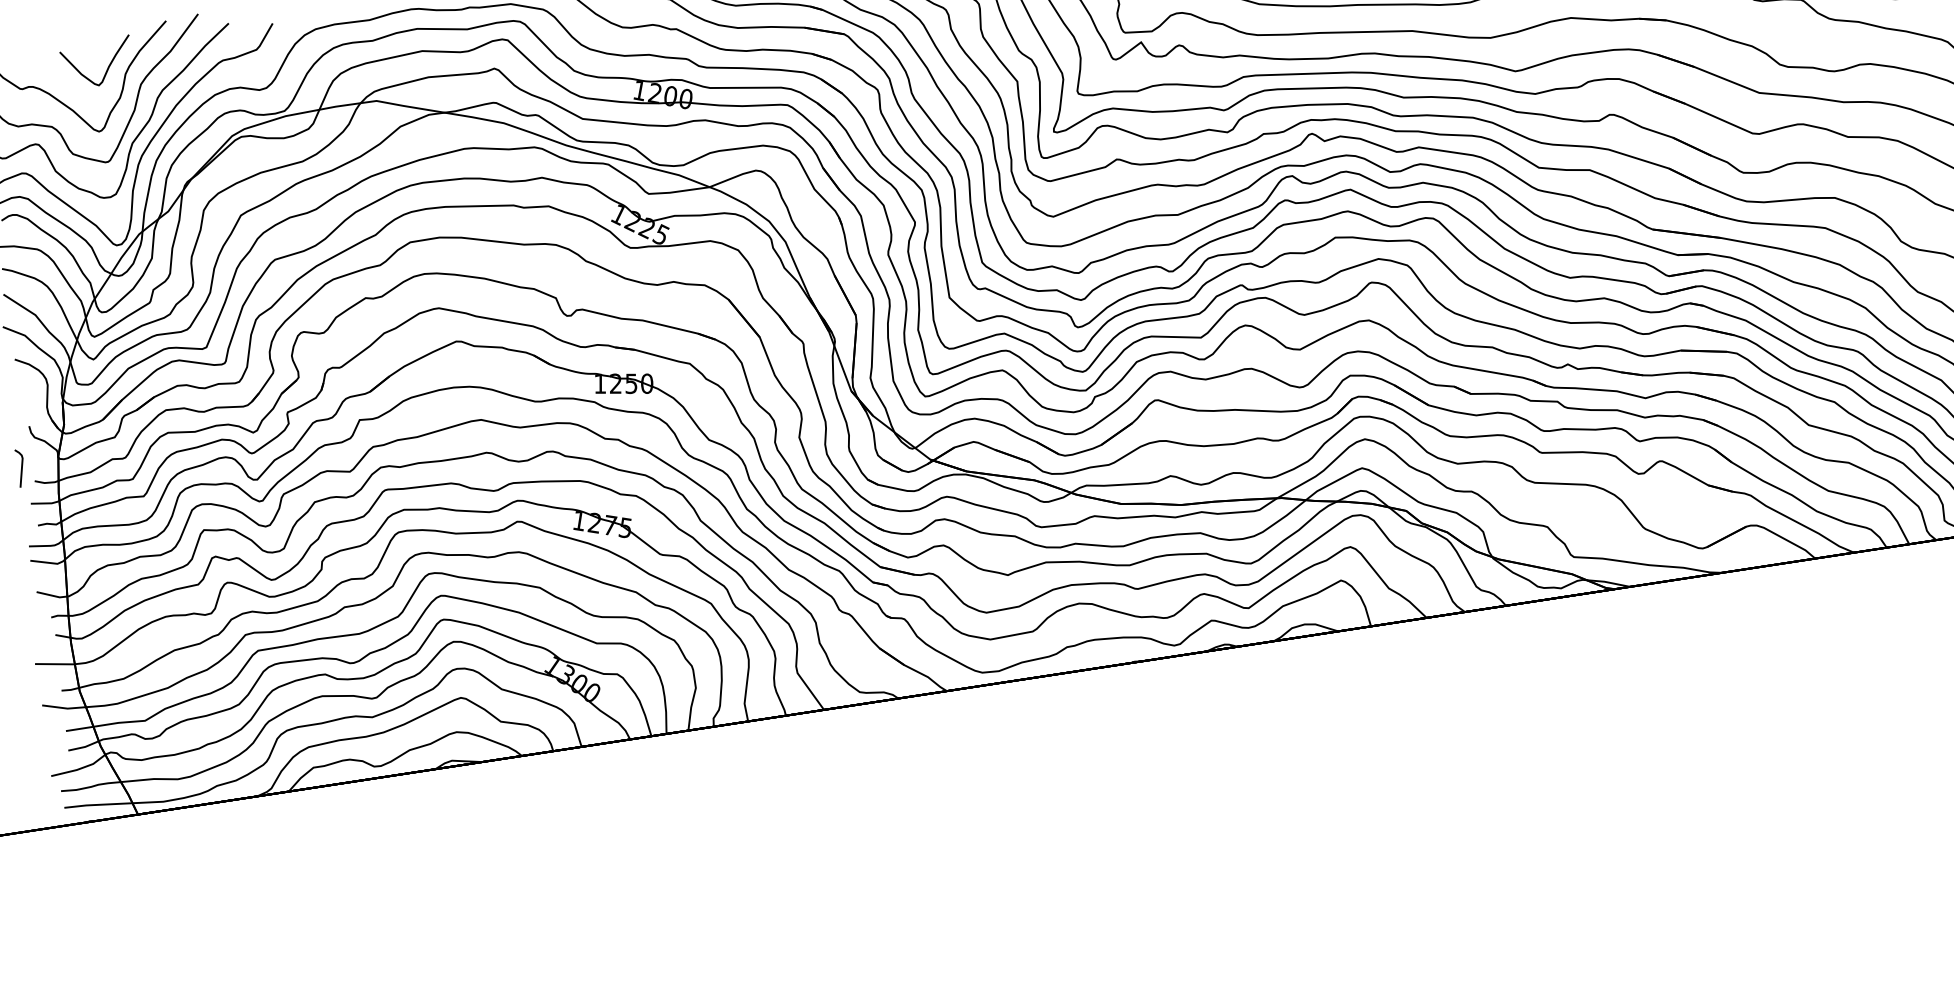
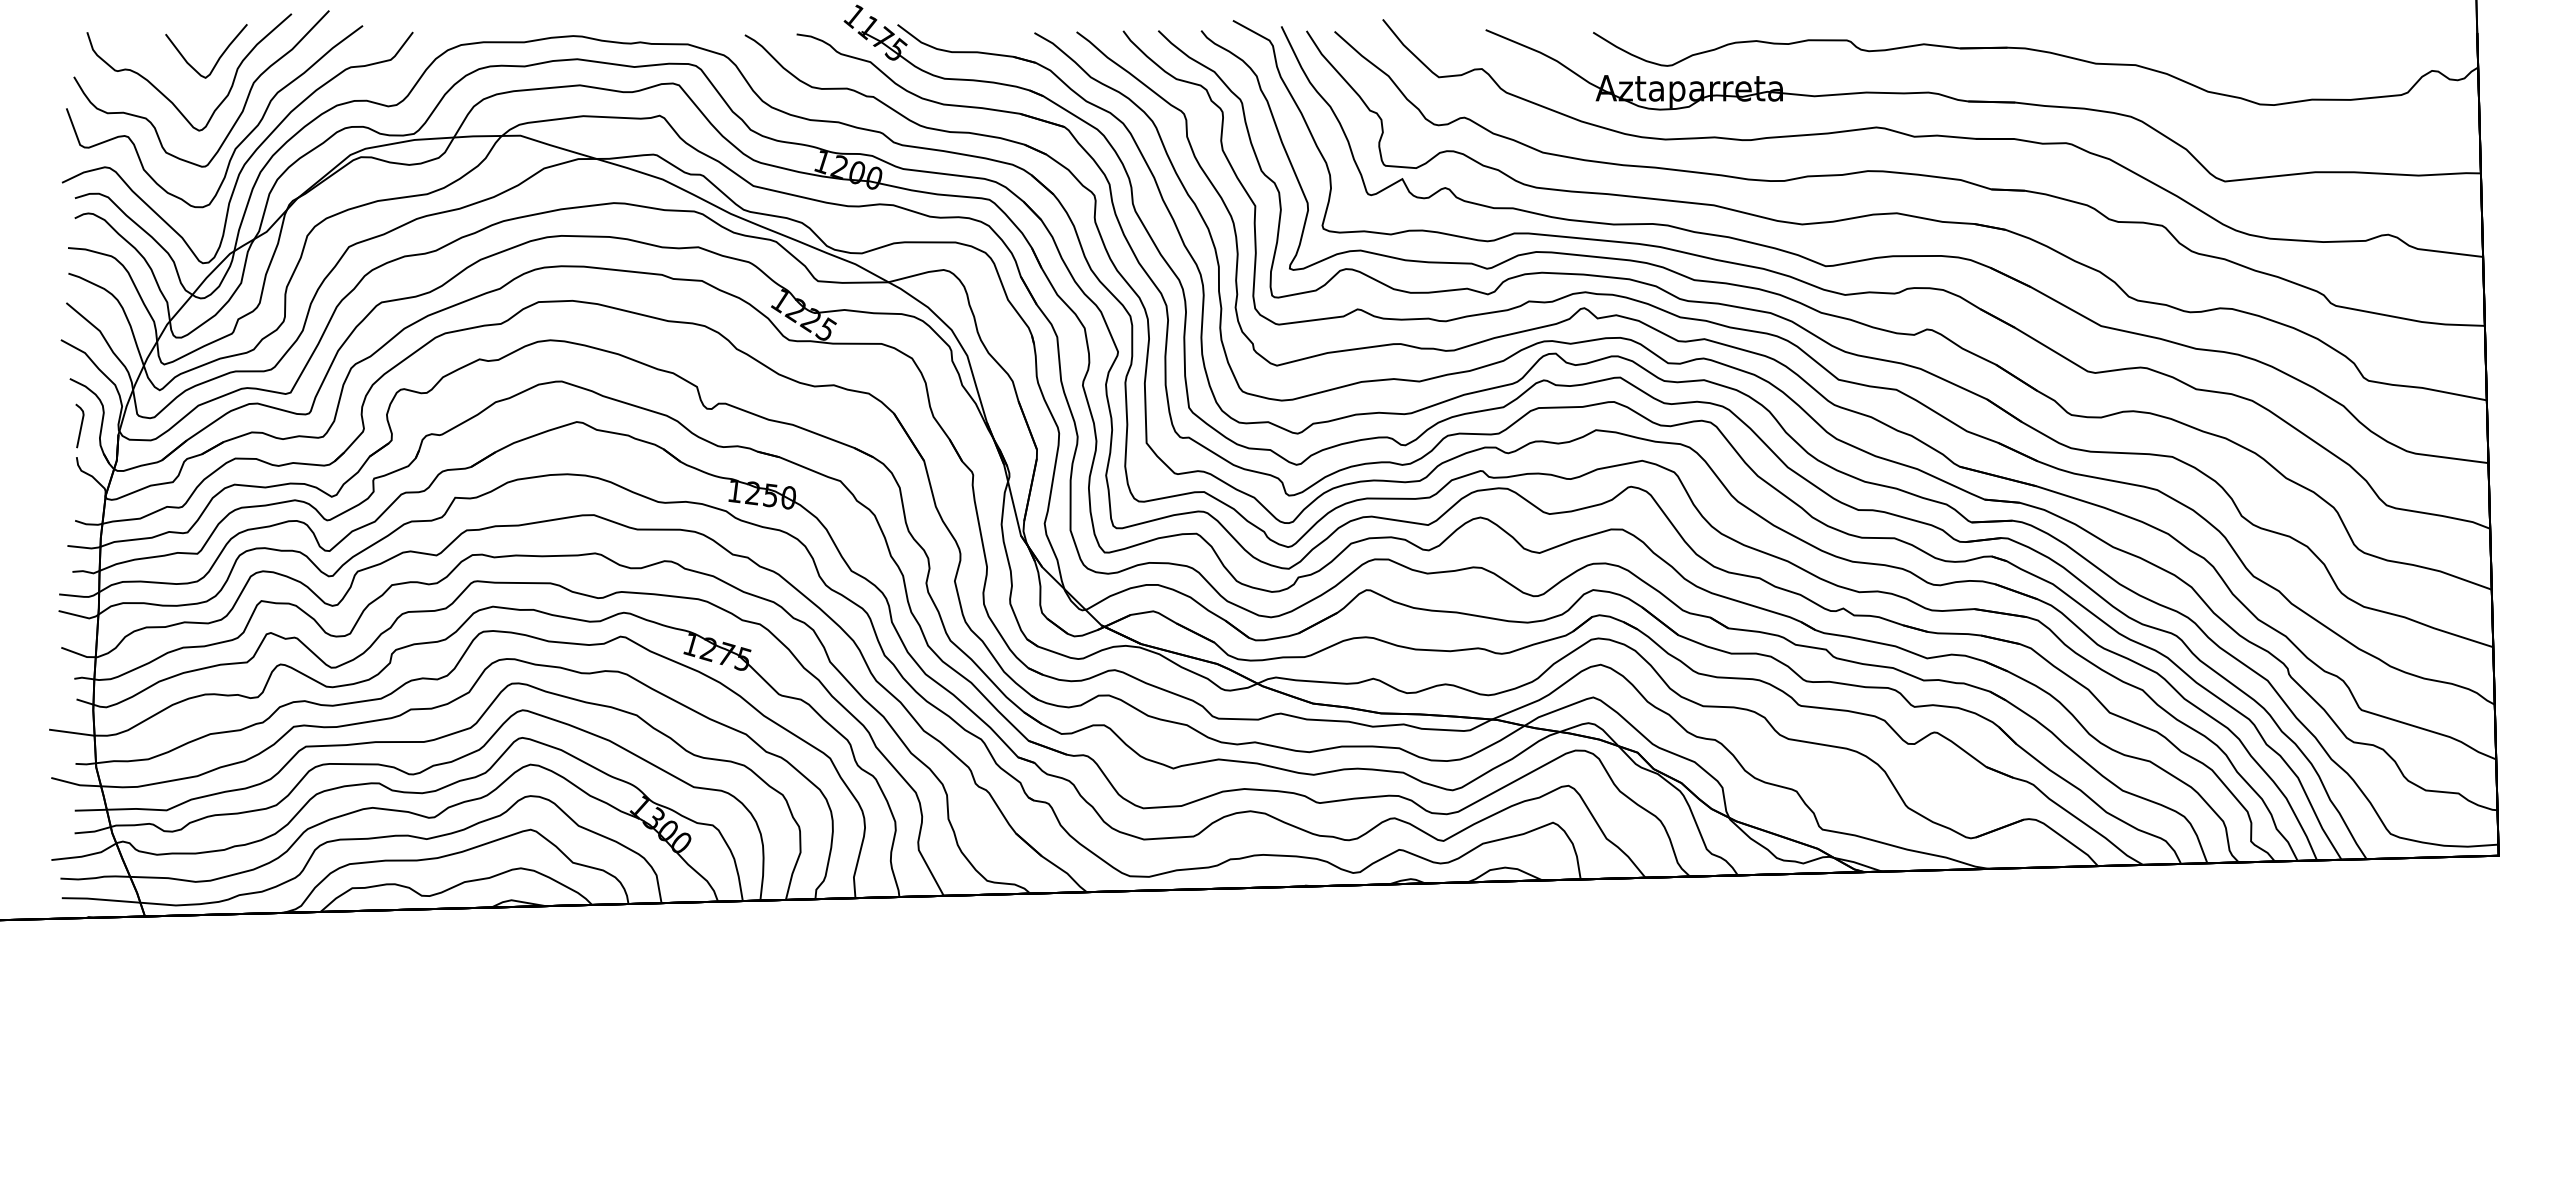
line: (21, 467) -> (80, 425), moved

